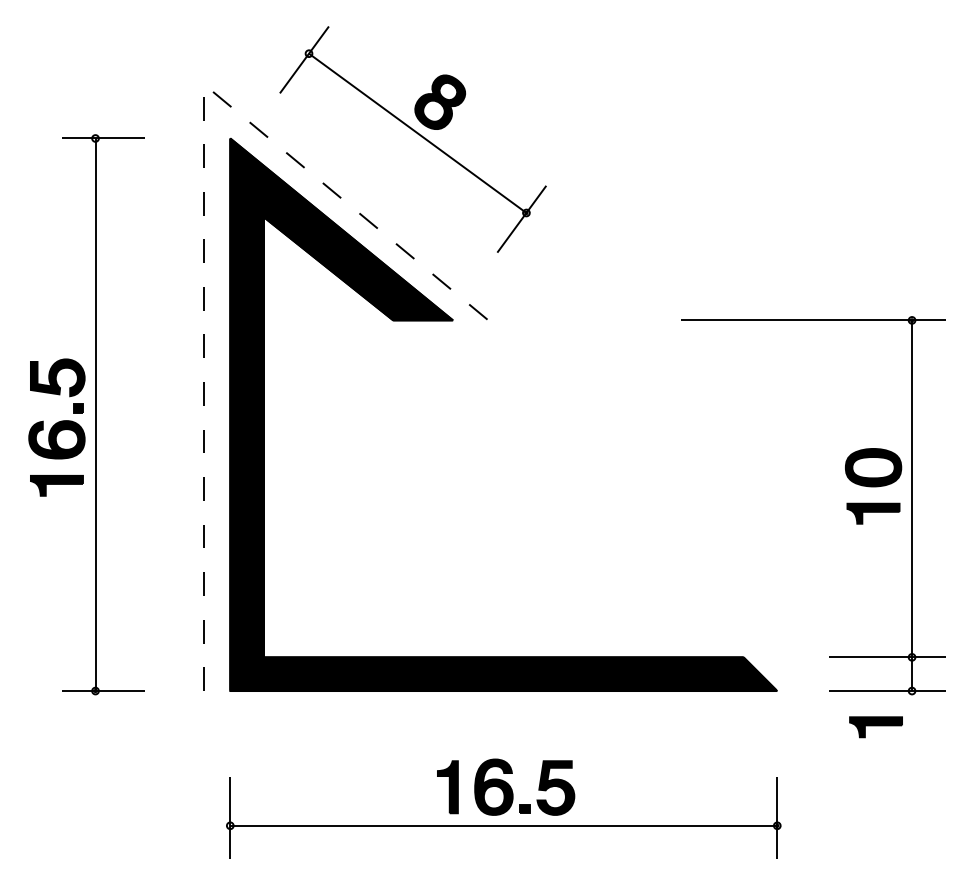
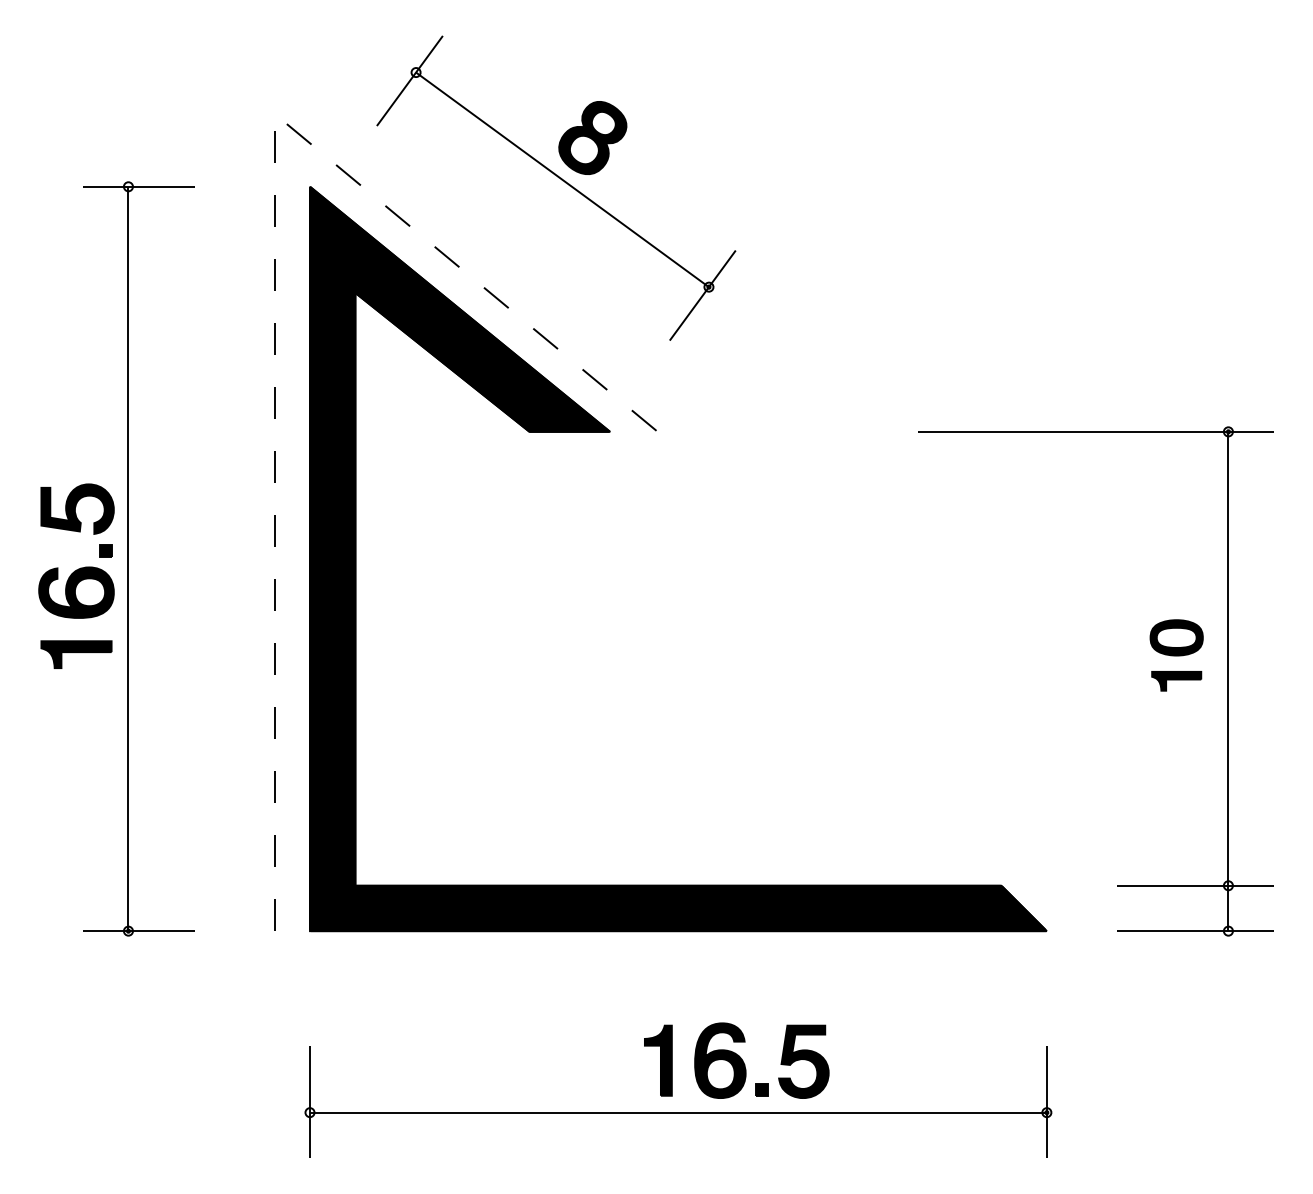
part: (873, 486) -> (1176, 655), size x0.7
part: (875, 727) -> (1179, 980), removed
part: (506, 786) -> (737, 1059), moved

